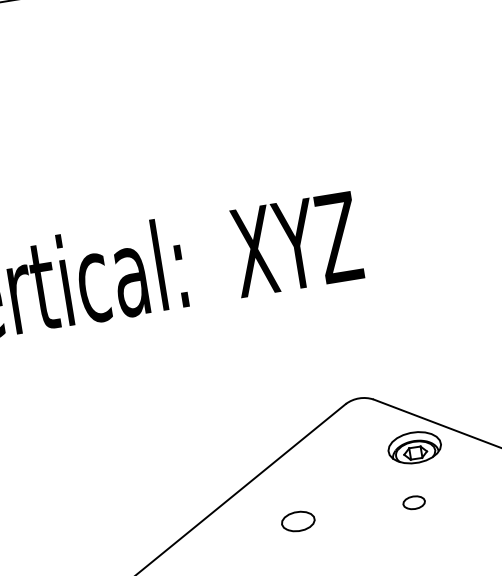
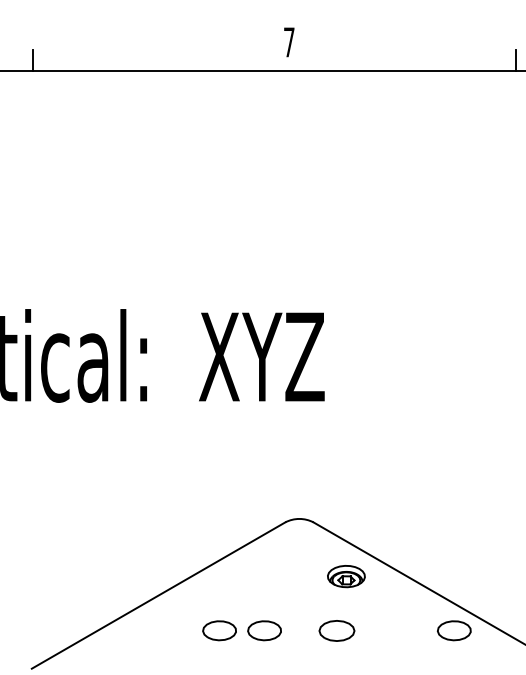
part: (414, 447) -> (346, 576), size x0.7
part: (413, 502) -> (336, 630), size x1.6
part: (342, 514) -> (264, 630), added

